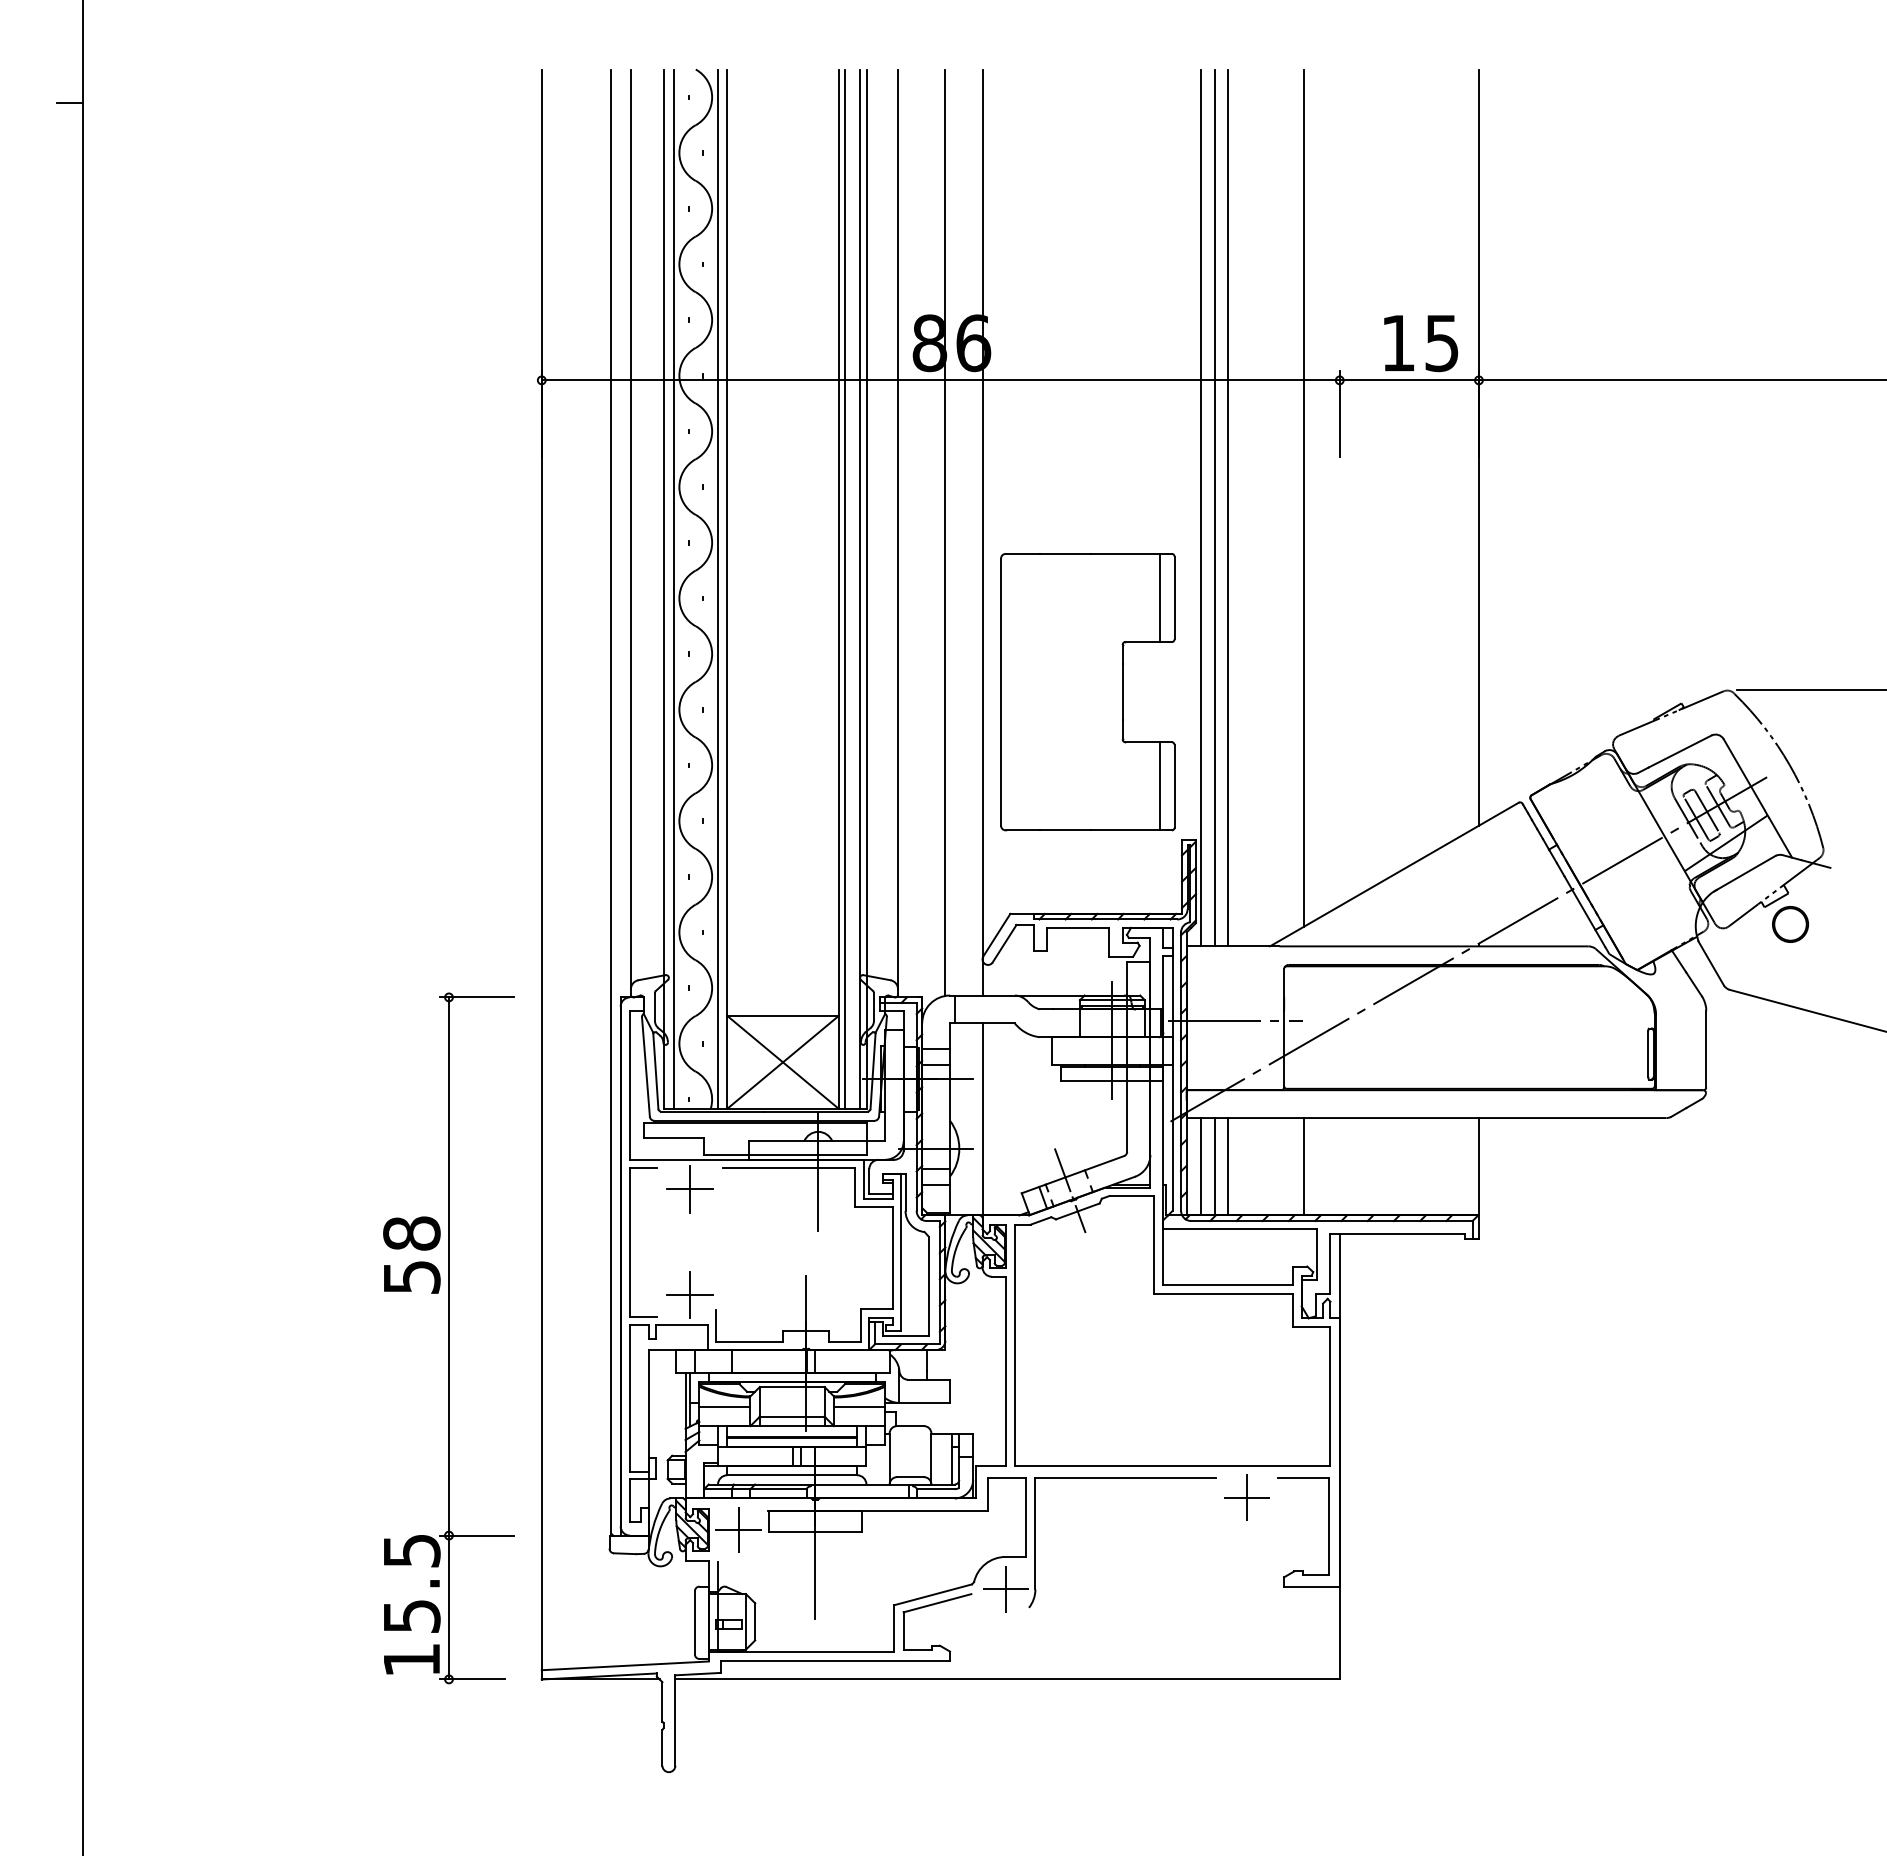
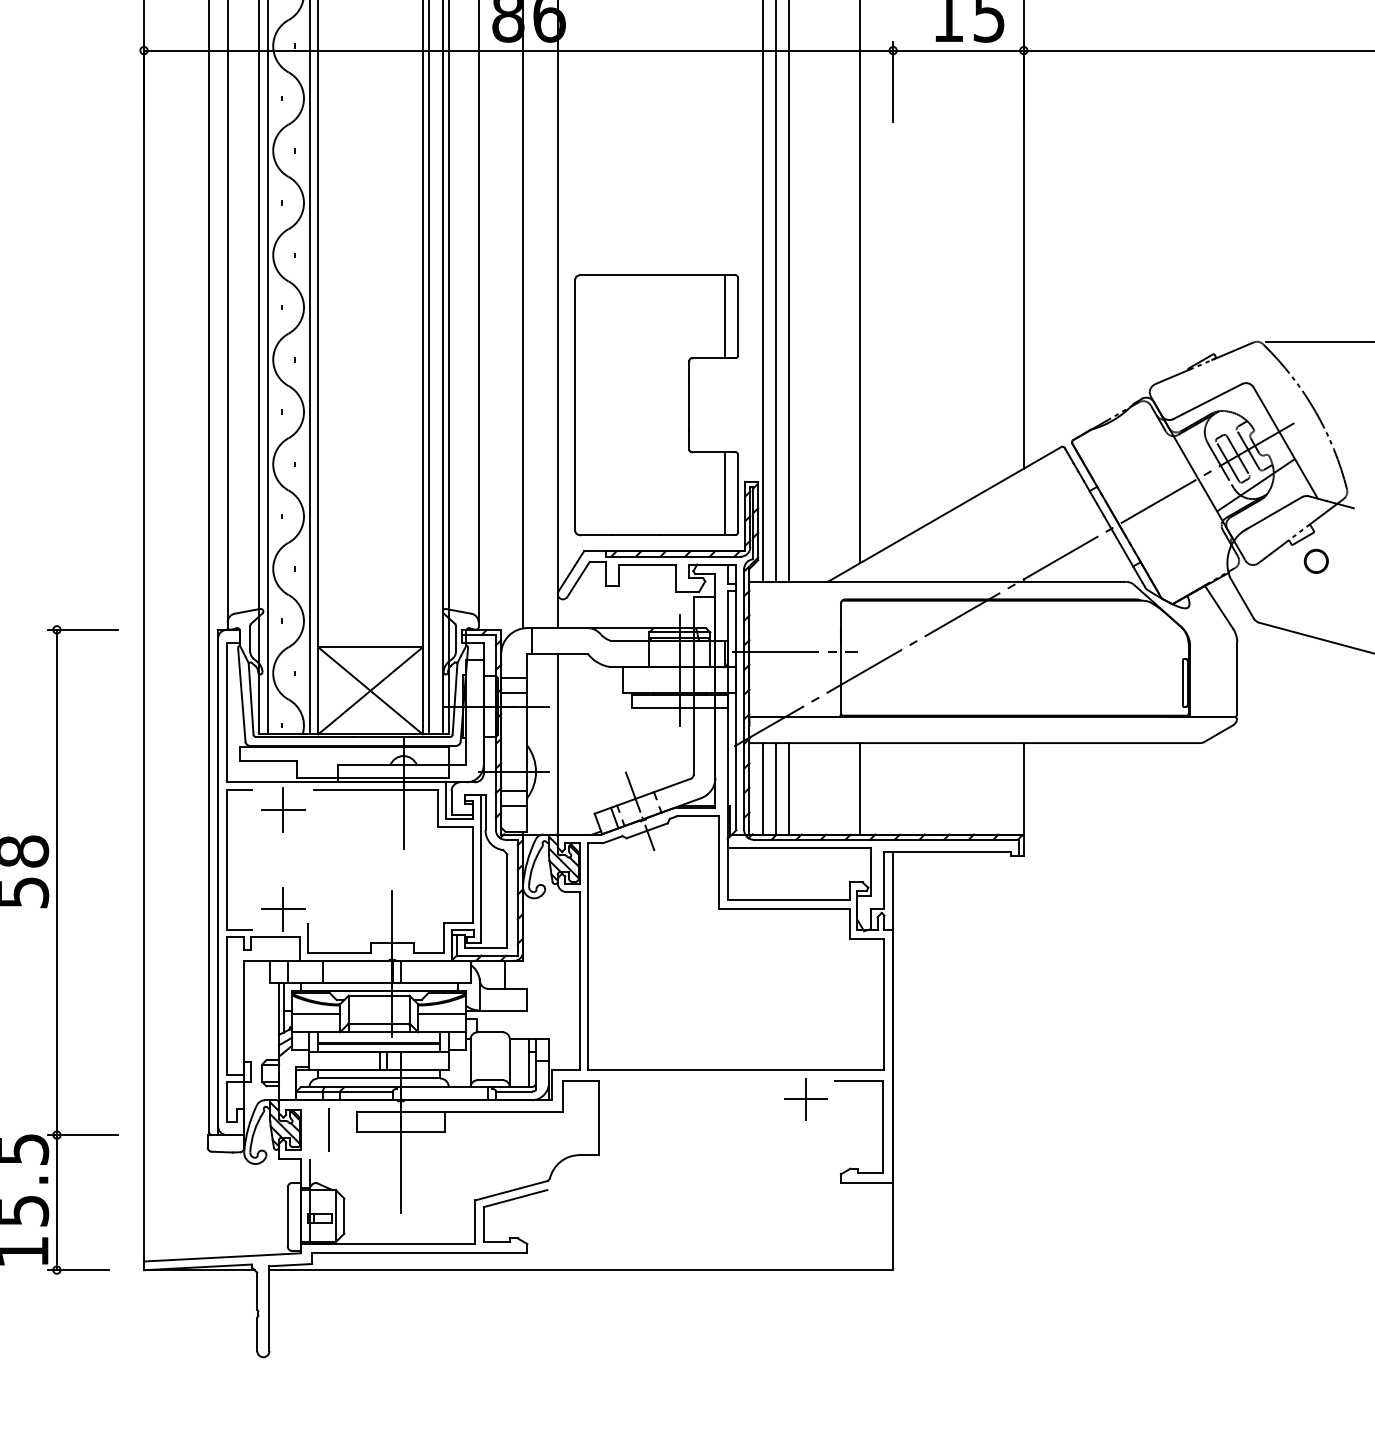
part: (1087, 692) -> (656, 405), moved
circle: (1790, 924) -> (1316, 561), size x0.7
line: (738, 1530) -> (328, 1130), removed
part: (1035, 1544) -> (607, 1143), removed

